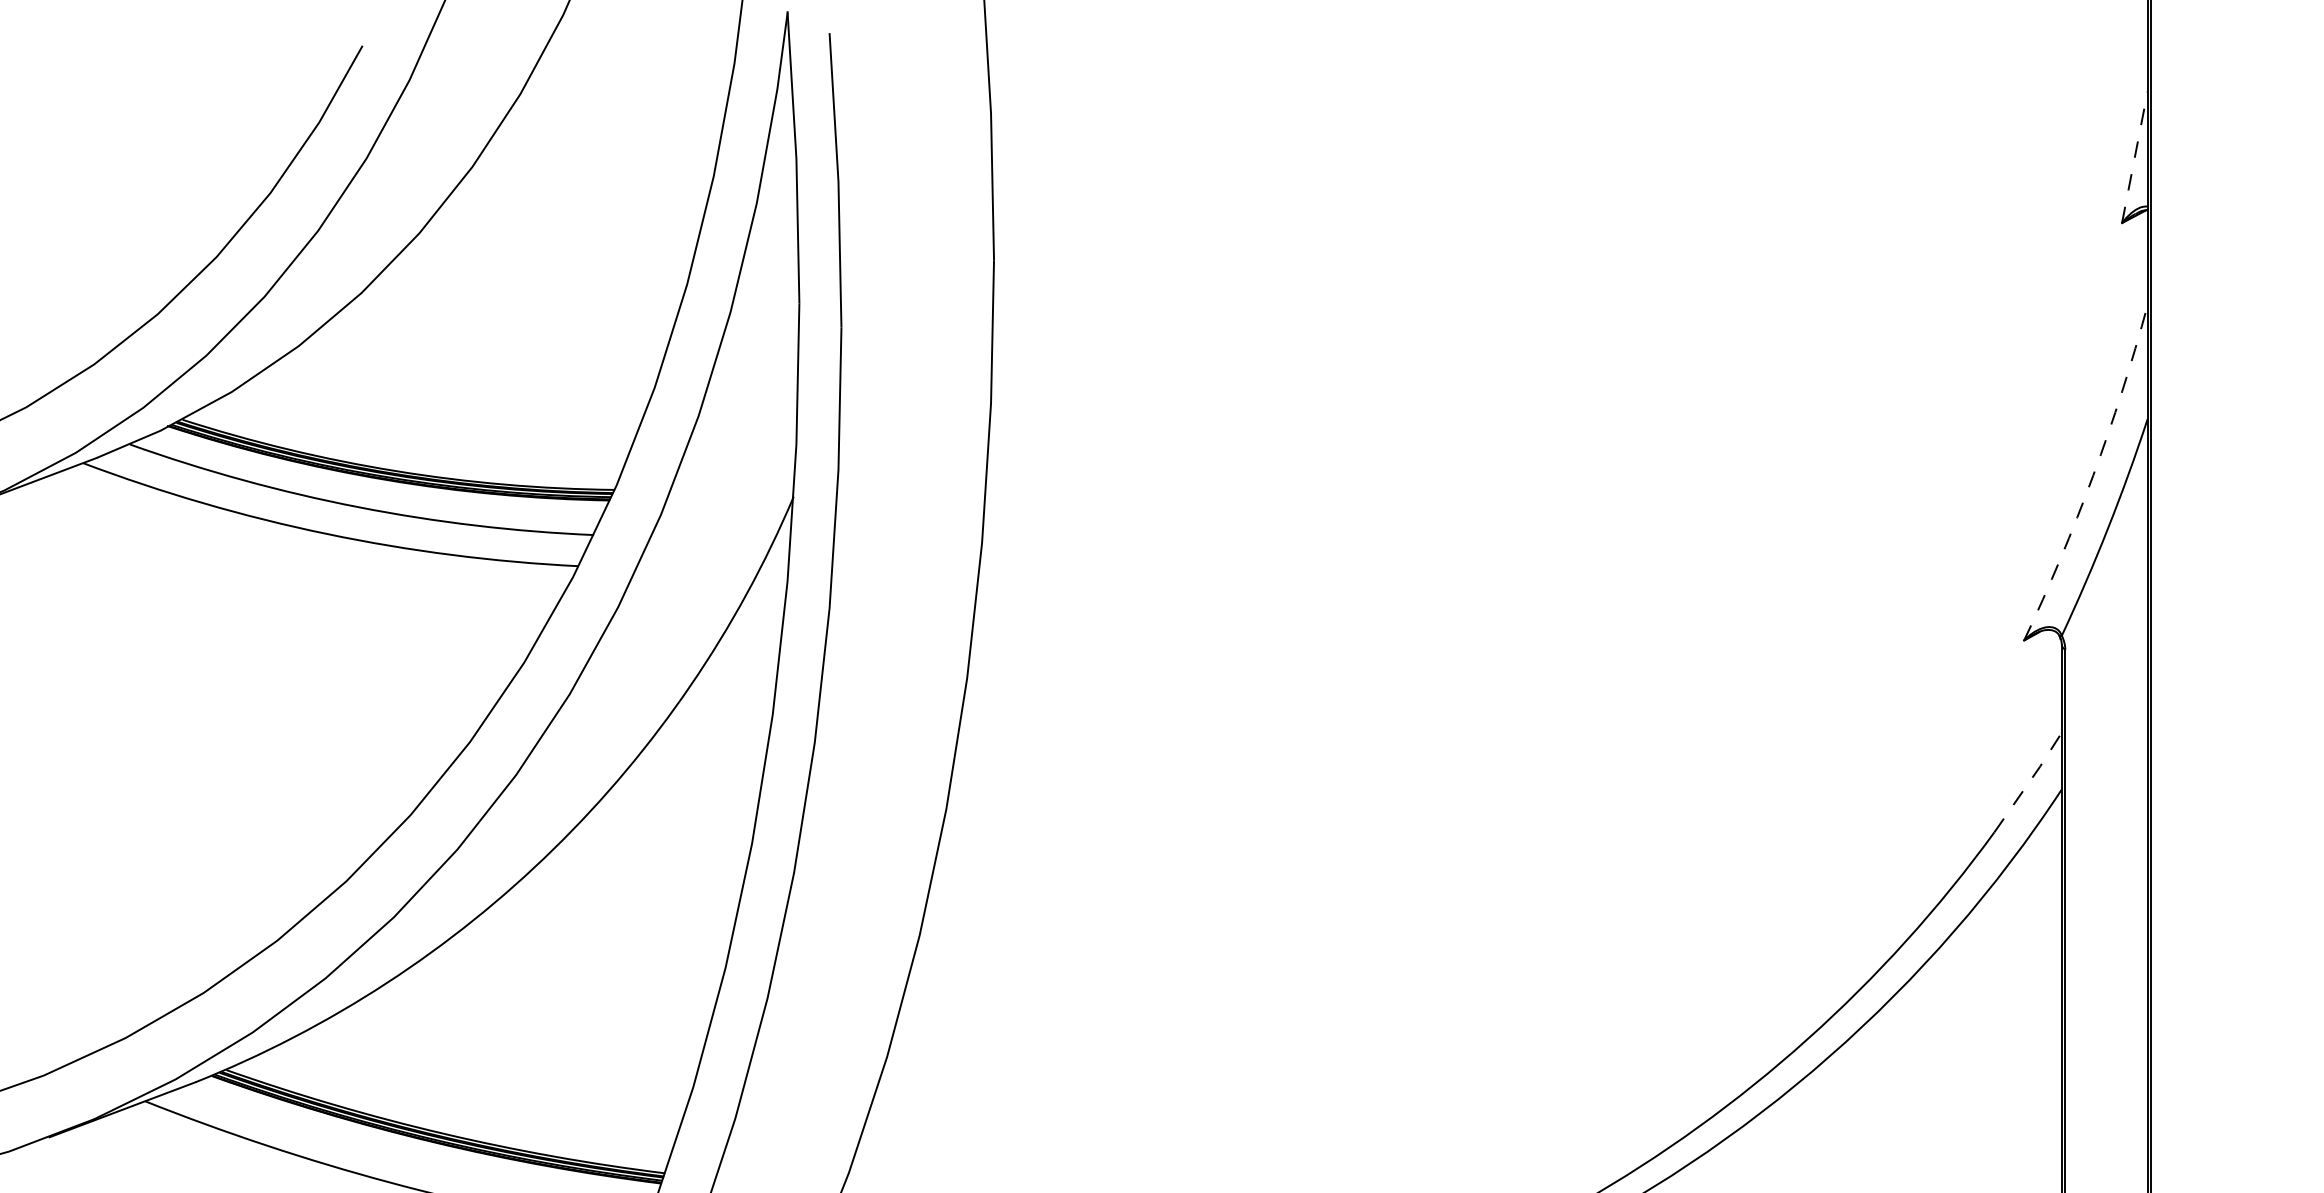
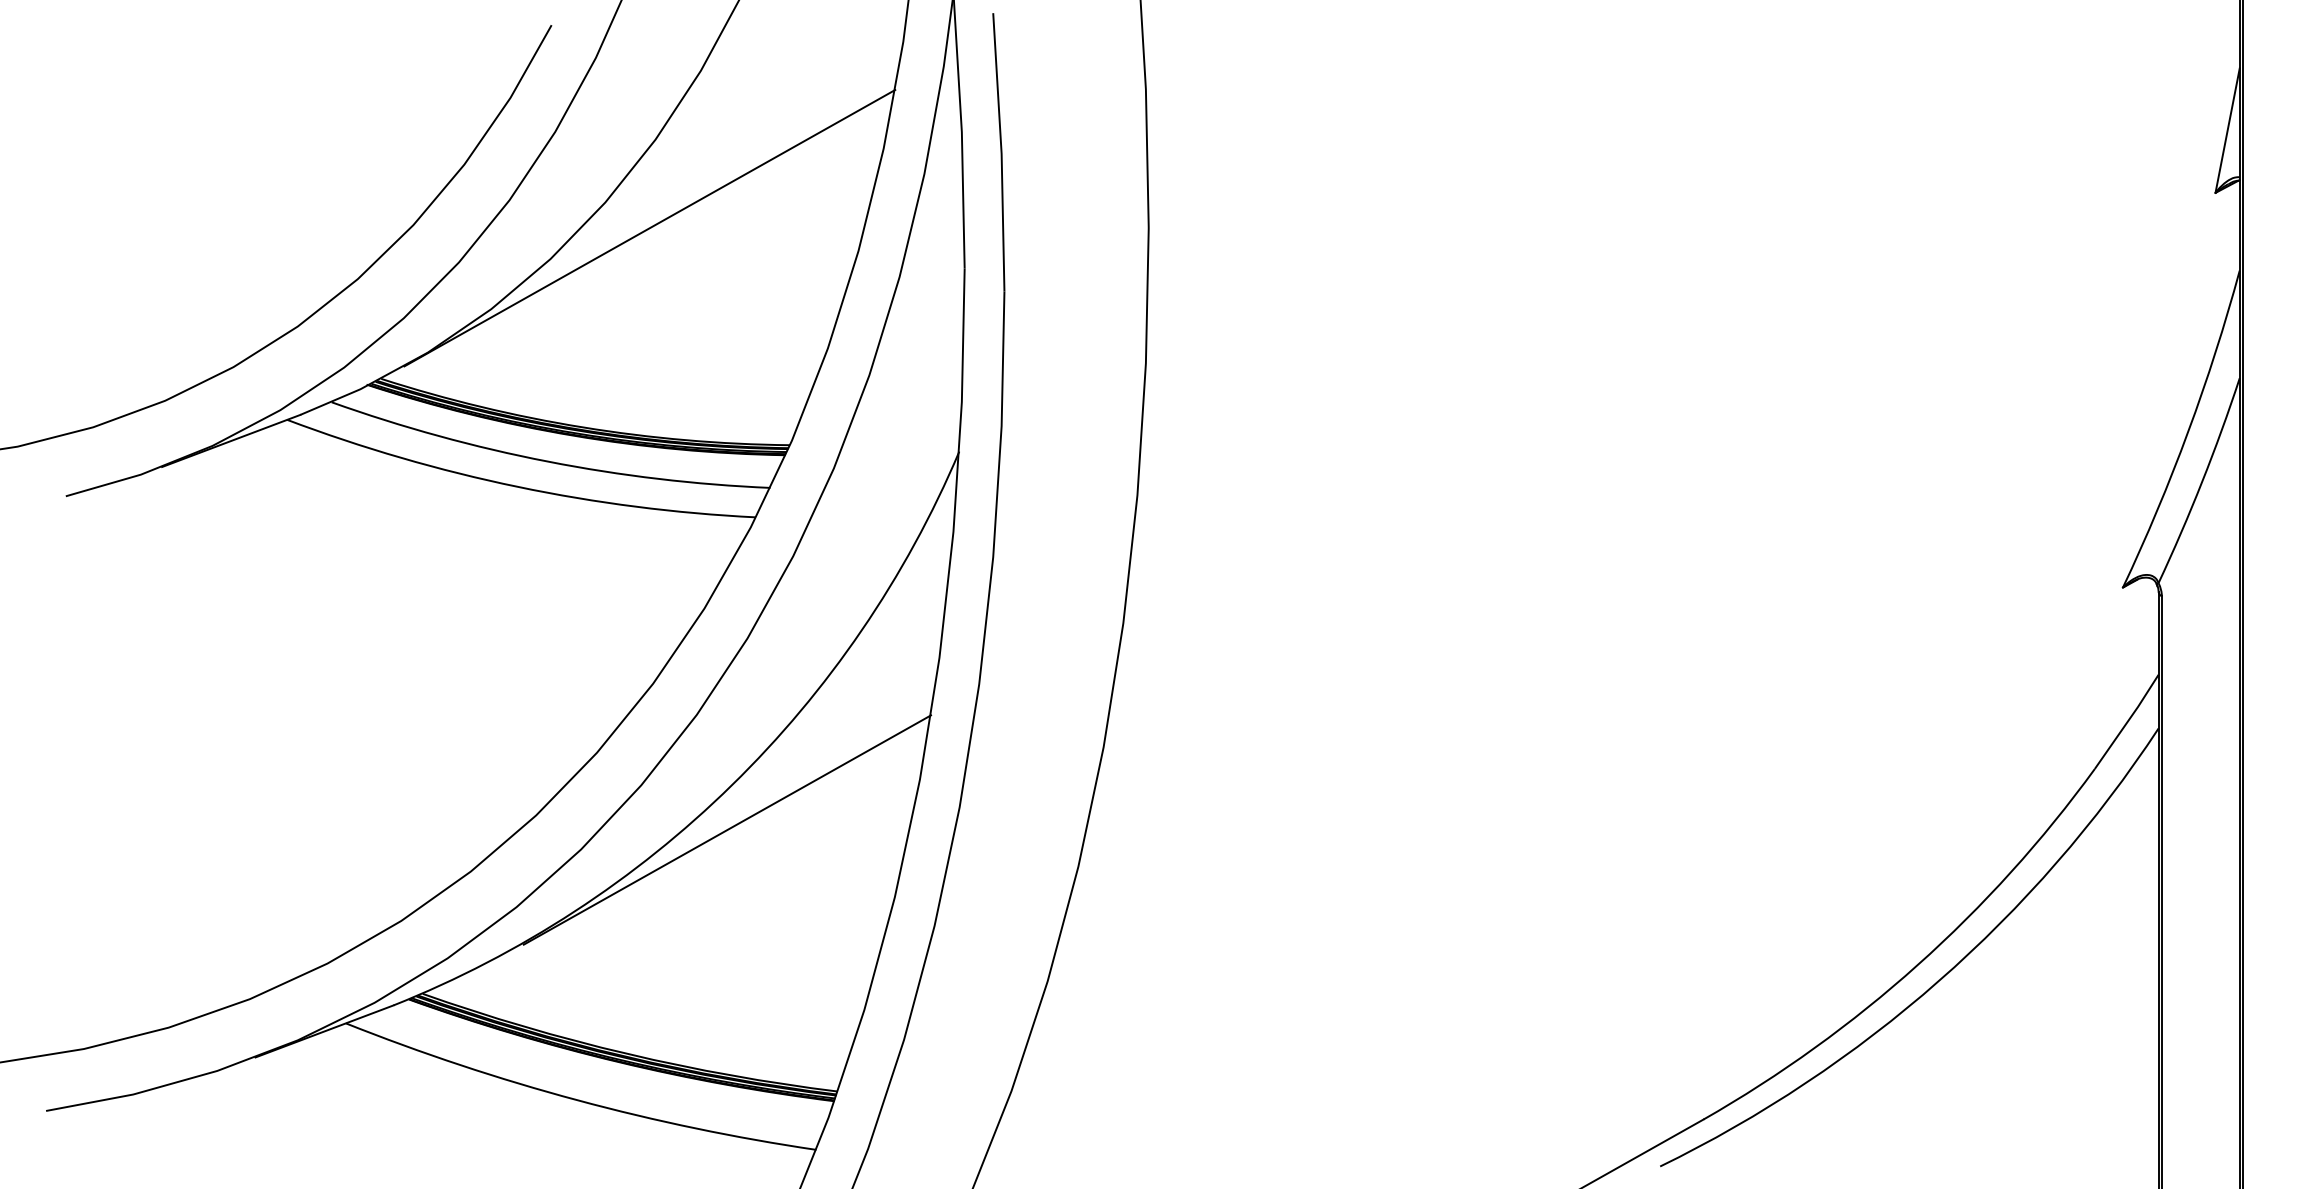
line: (2134, 157) -> (2227, 130), dashed -> solid
line: (466, 259) -> (649, 227), added
arc: (2093, 475) -> (2188, 431), dashed -> solid
line: (2028, 782) -> (2127, 721), dashed -> solid
line: (548, 896) -> (727, 829), added

